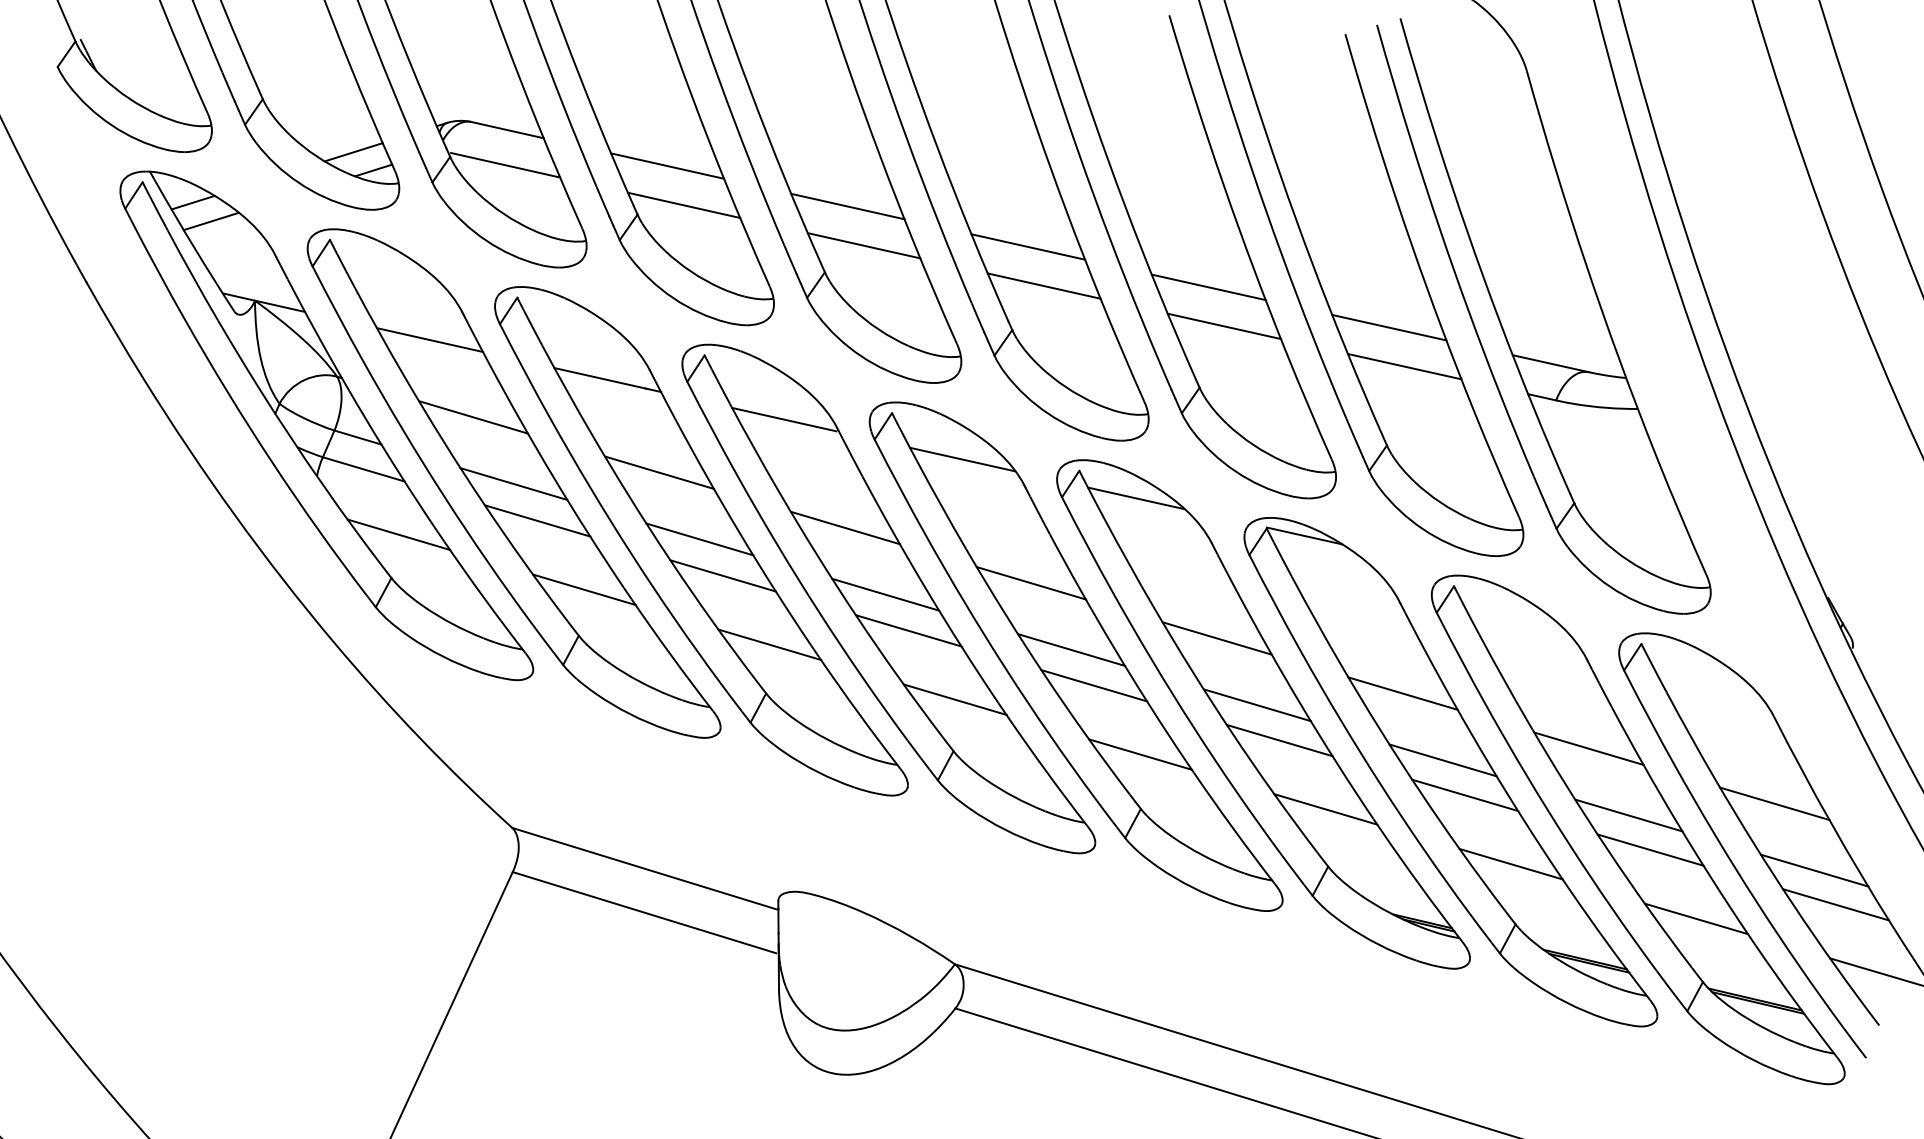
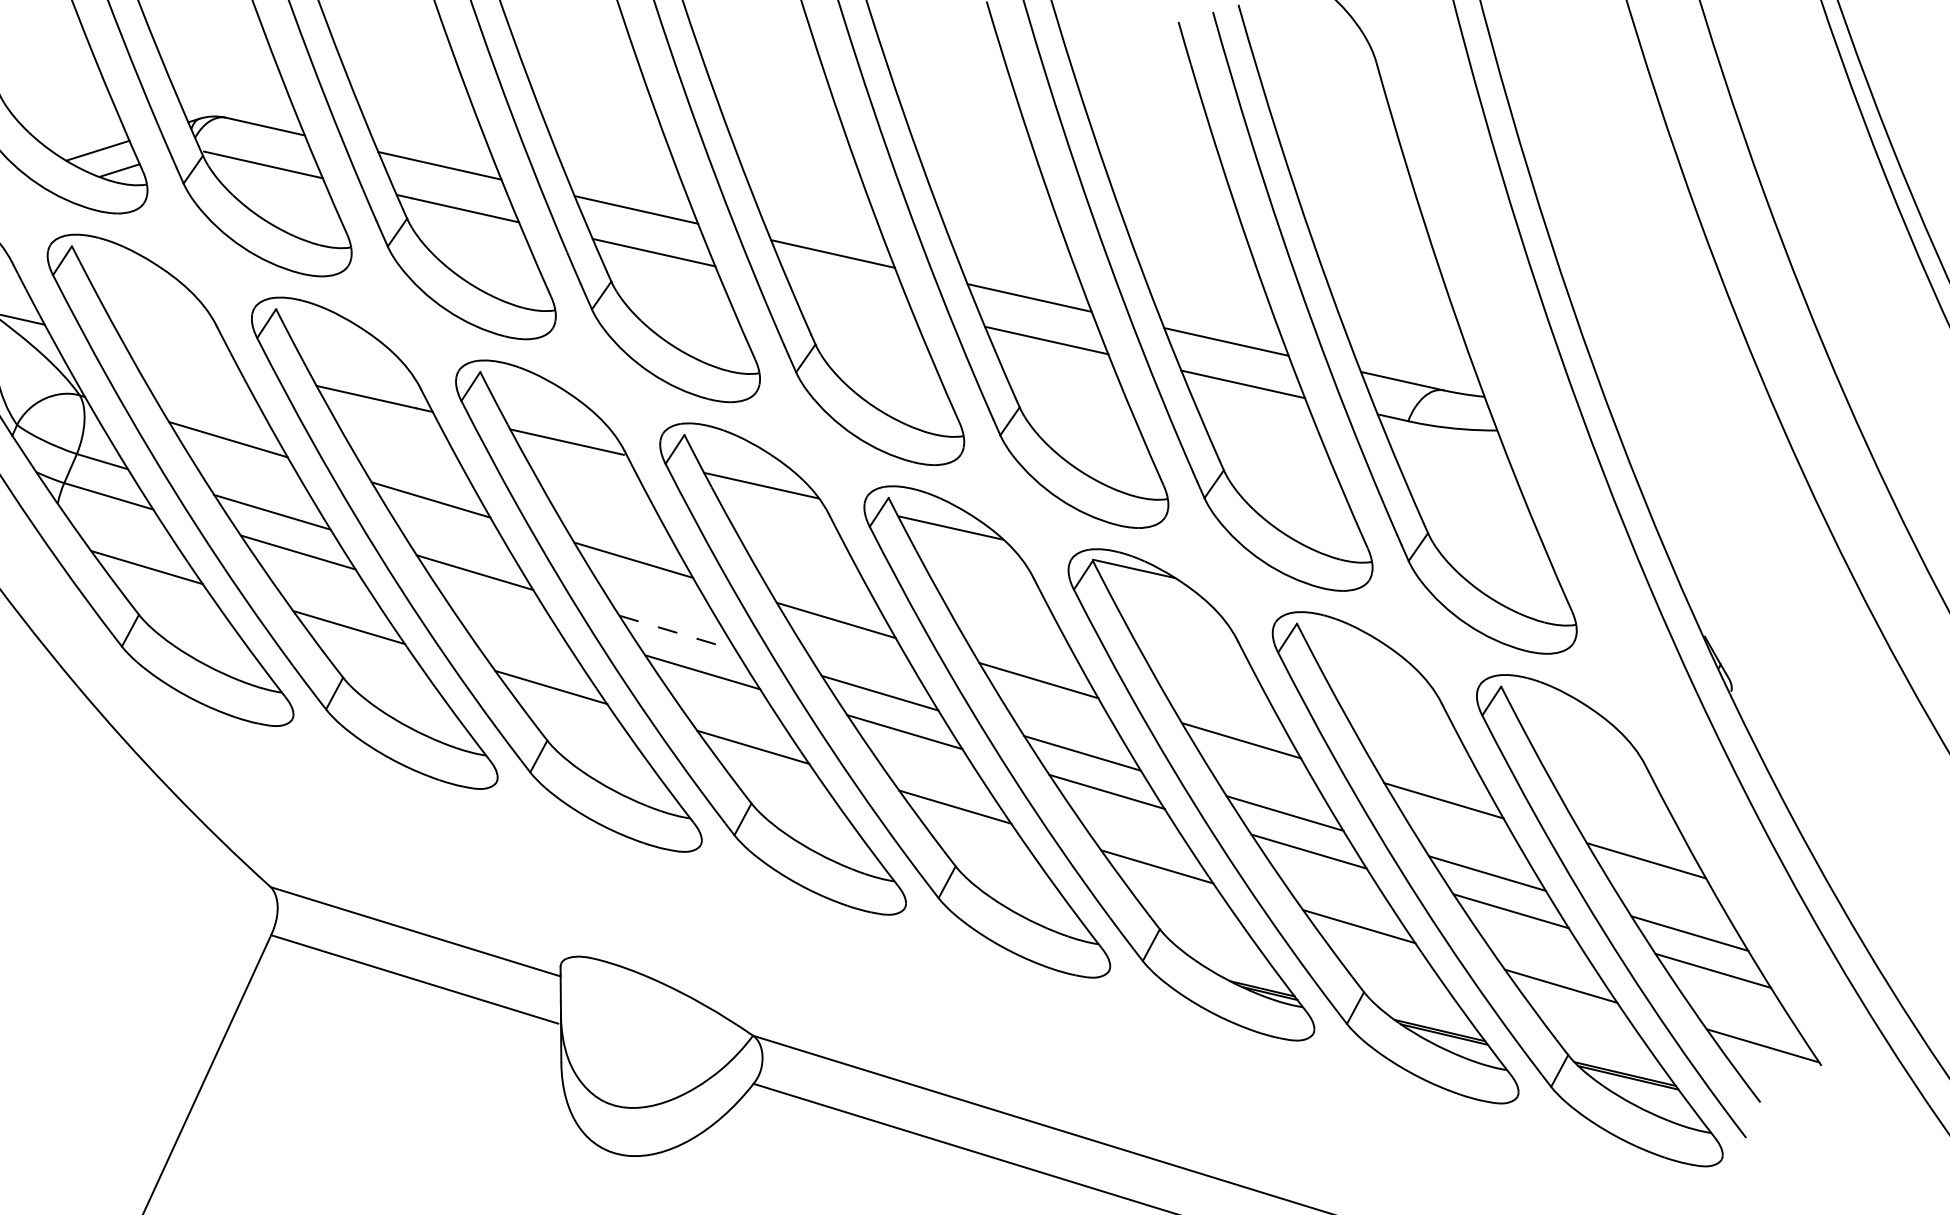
line: (1043, 285) -> (849, 295), removed
line: (429, 340) -> (180, 355), removed
line: (722, 575) -> (499, 612), removed
line: (885, 594) -> (677, 632), solid -> dashed

